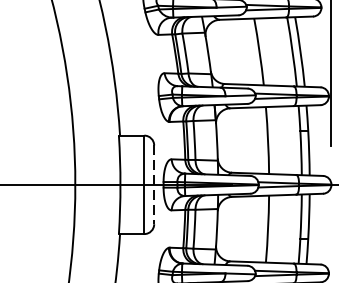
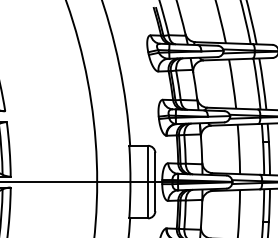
line: (154, 185) -> (155, 182), dashed -> solid

